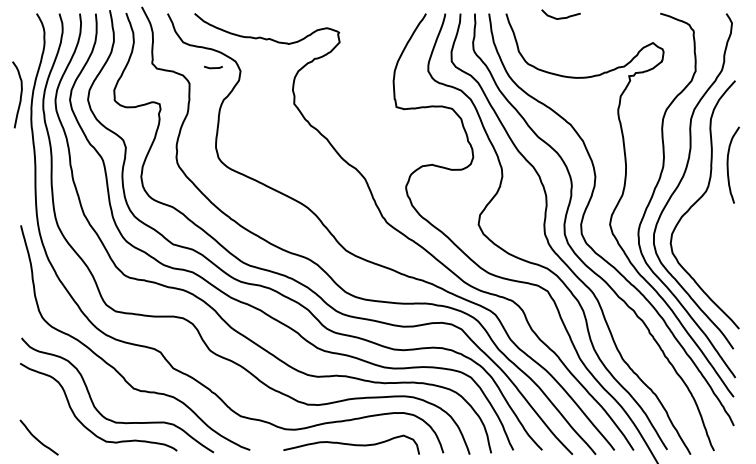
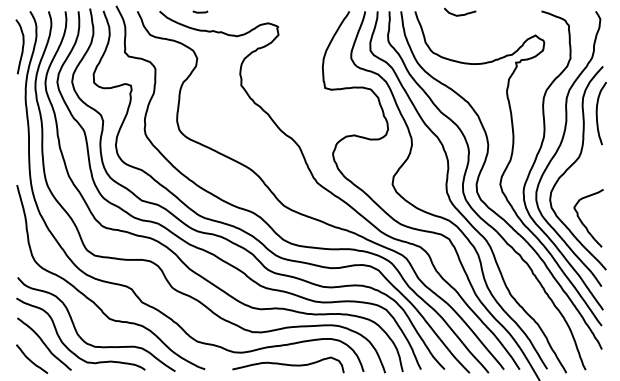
line: (213, 67) -> (200, 12), moved
curve: (20, 94) -> (22, 46), moved
curve: (728, 164) -> (597, 112), moved
curve: (710, 270) -> (582, 222), added
curve: (54, 419) -> (44, 344), added

